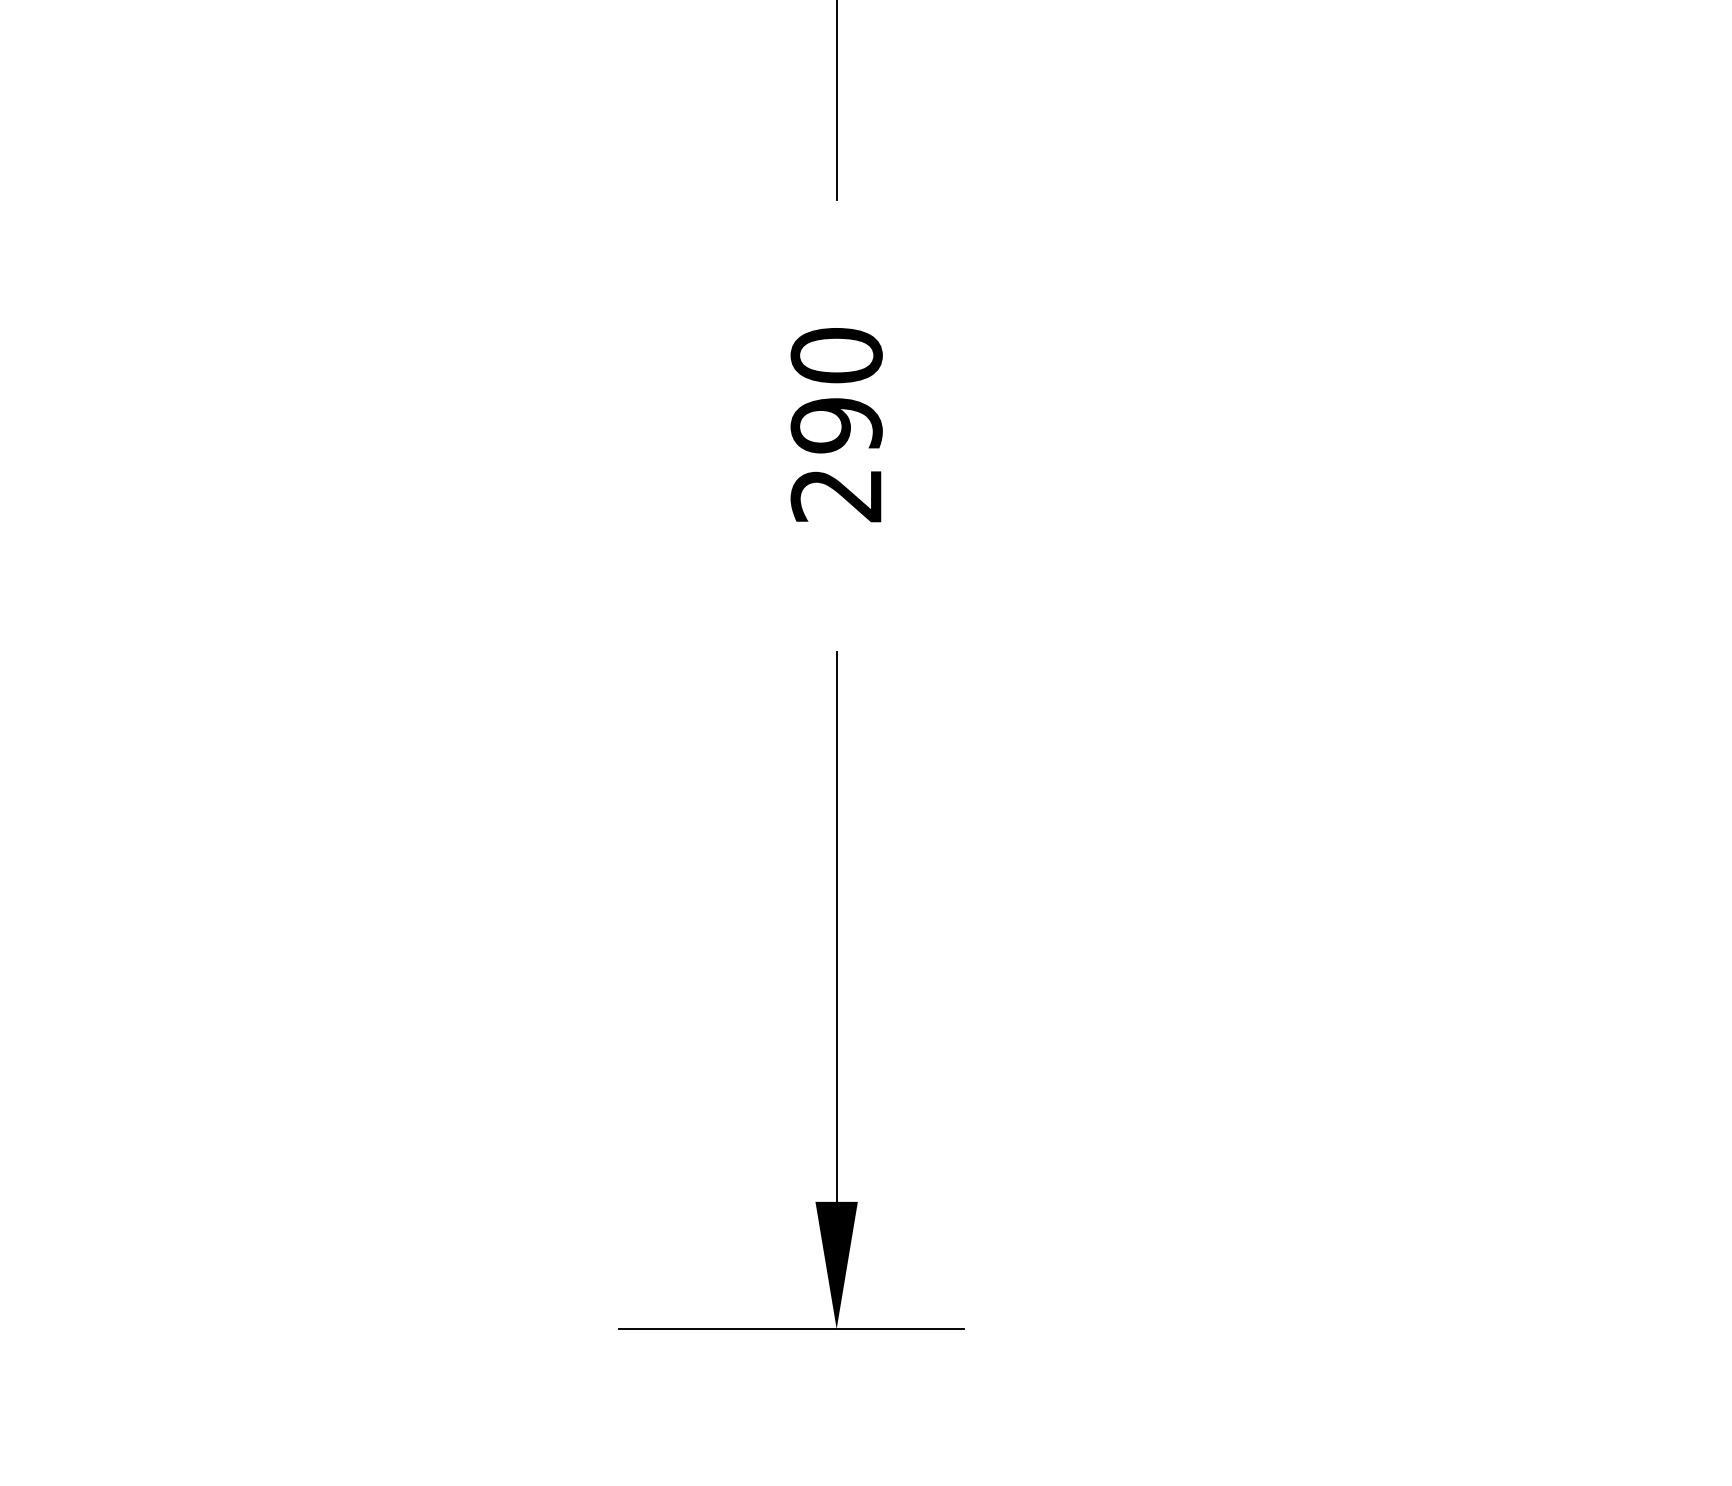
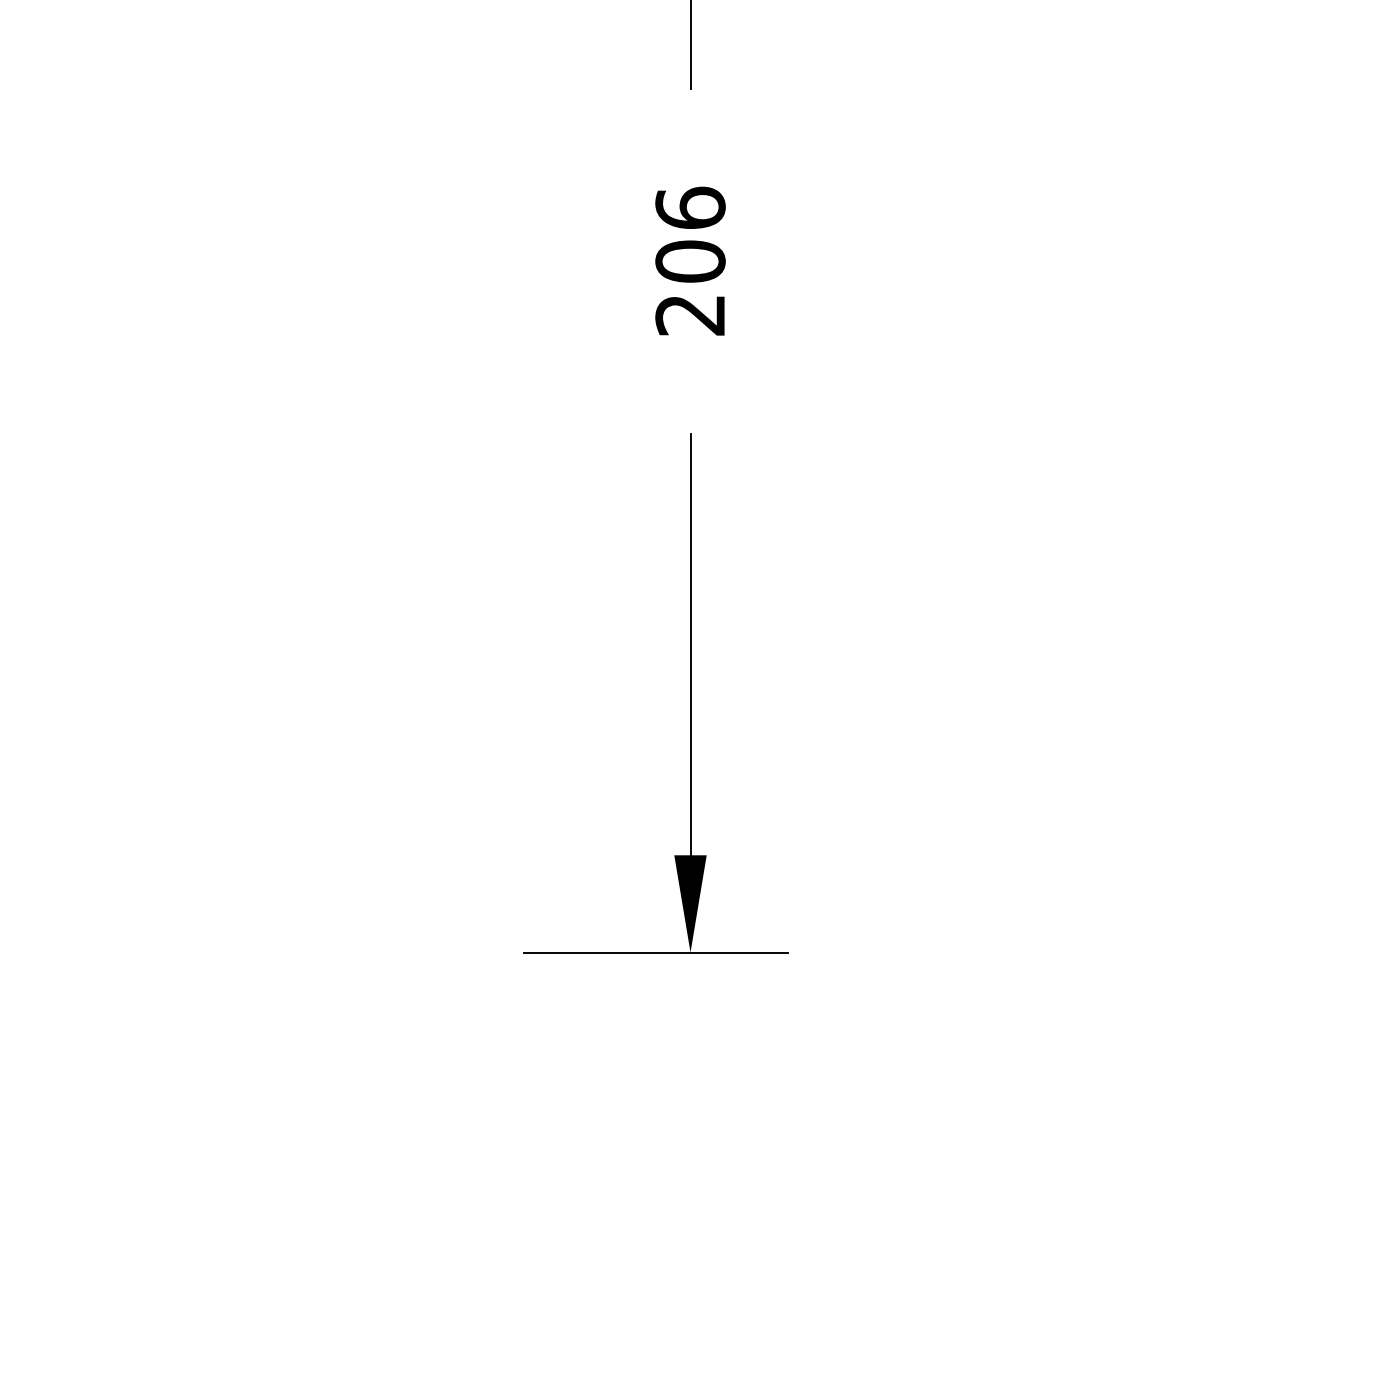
text: (836, 390) -> (690, 234), 290 -> 206

